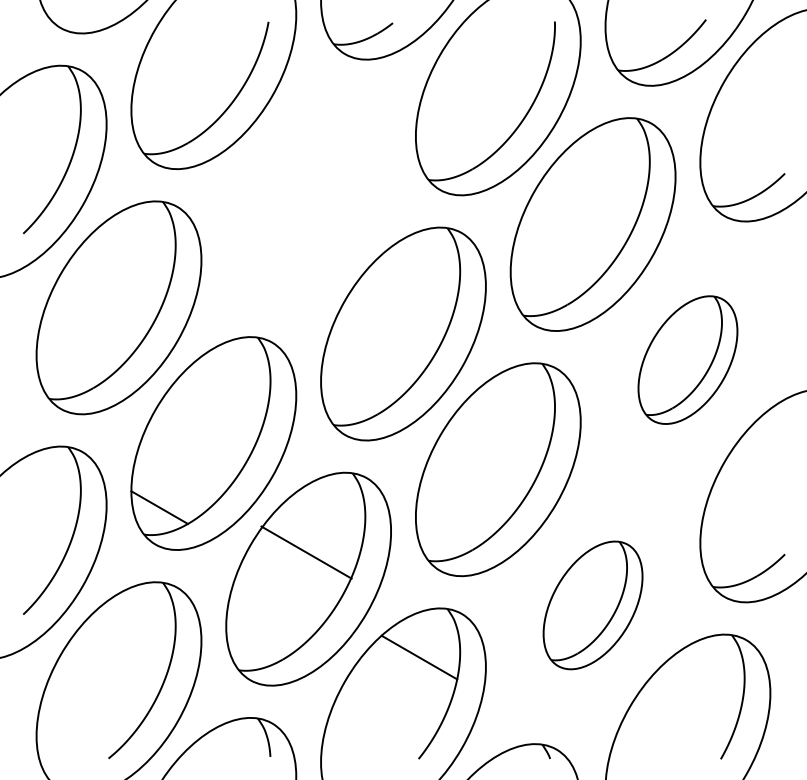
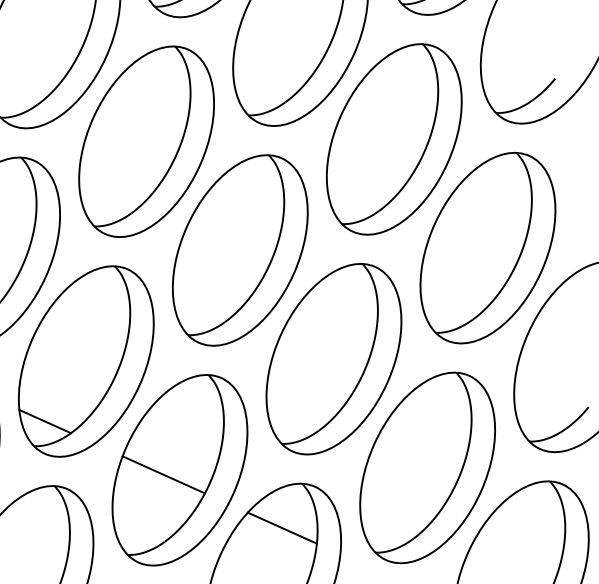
part: (308, 198) -> (146, 141), added
part: (687, 359) -> (487, 247), size x1.67
line: (306, 552) -> (163, 474), moved
part: (592, 605) -> (427, 468), size x1.67

